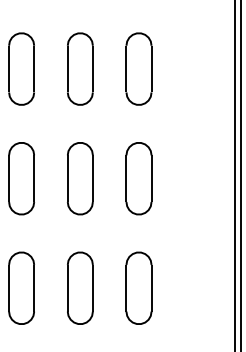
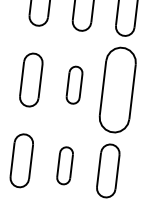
part: (80, 178) -> (74, 85), size x0.7
part: (138, 178) -> (117, 90), size x1.6
part: (80, 287) -> (65, 165), size x0.7

